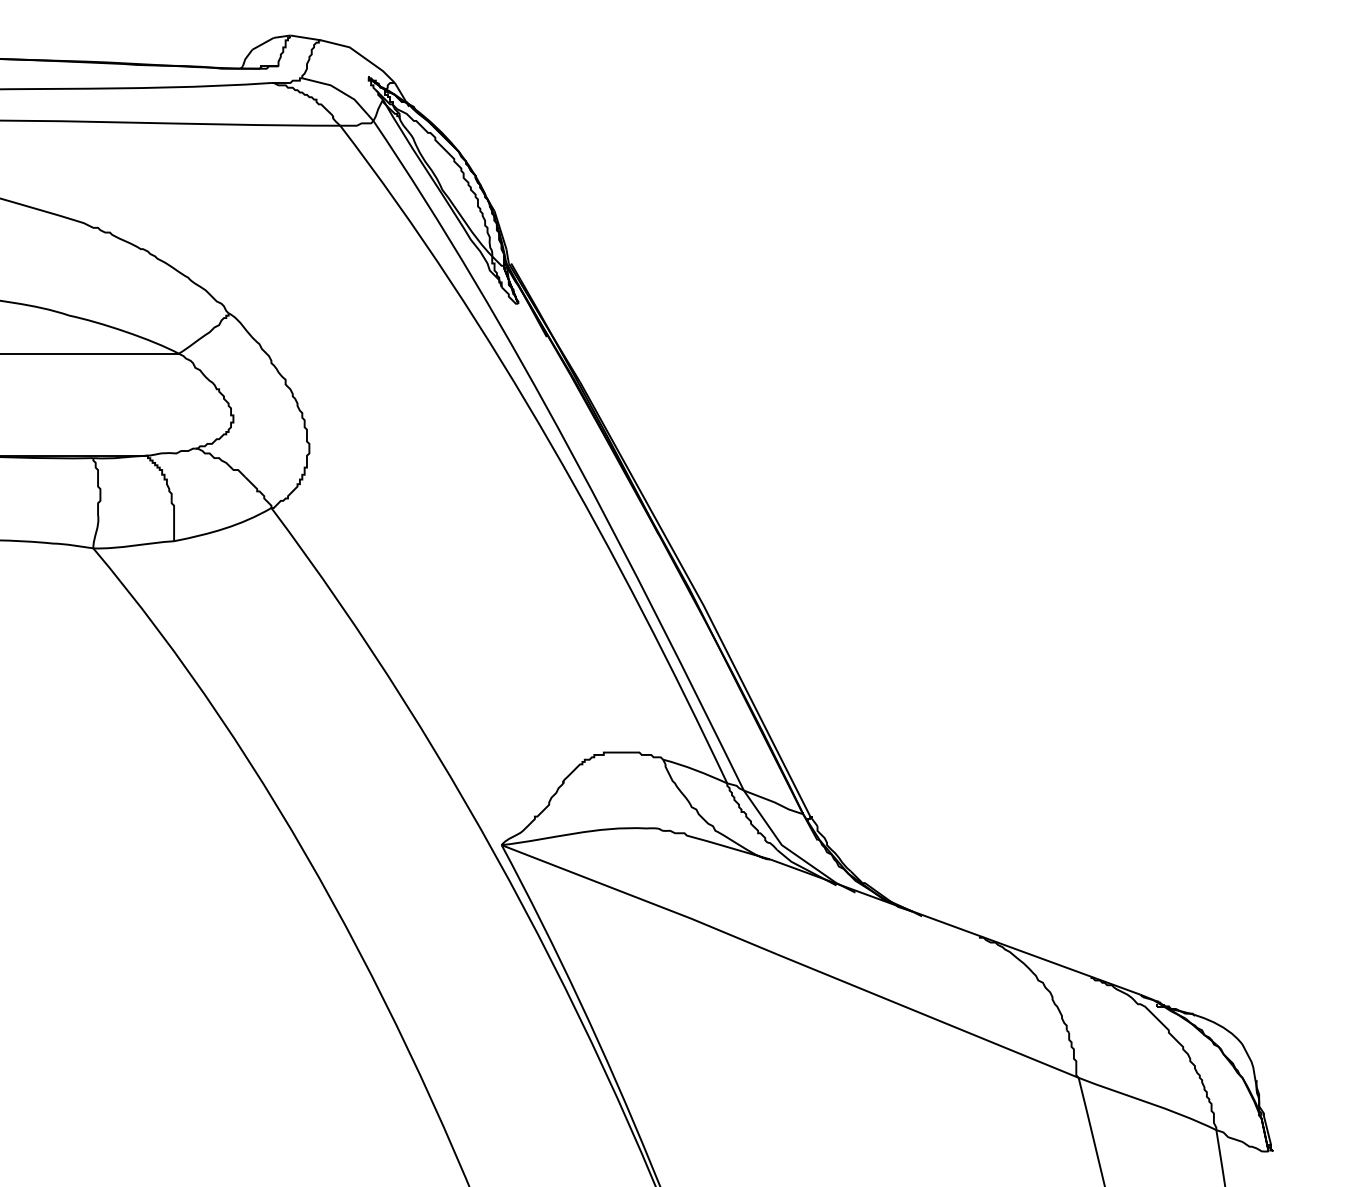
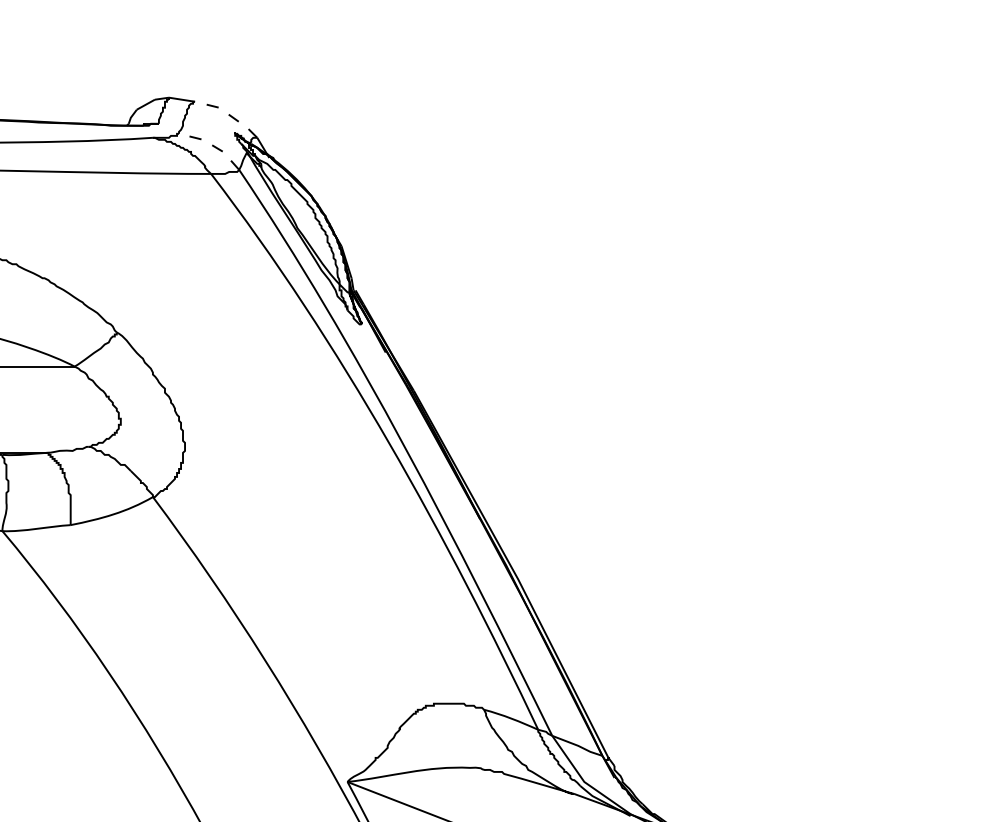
line: (361, 55) -> (229, 114), solid -> dashed
line: (341, 91) -> (212, 145), solid -> dashed

